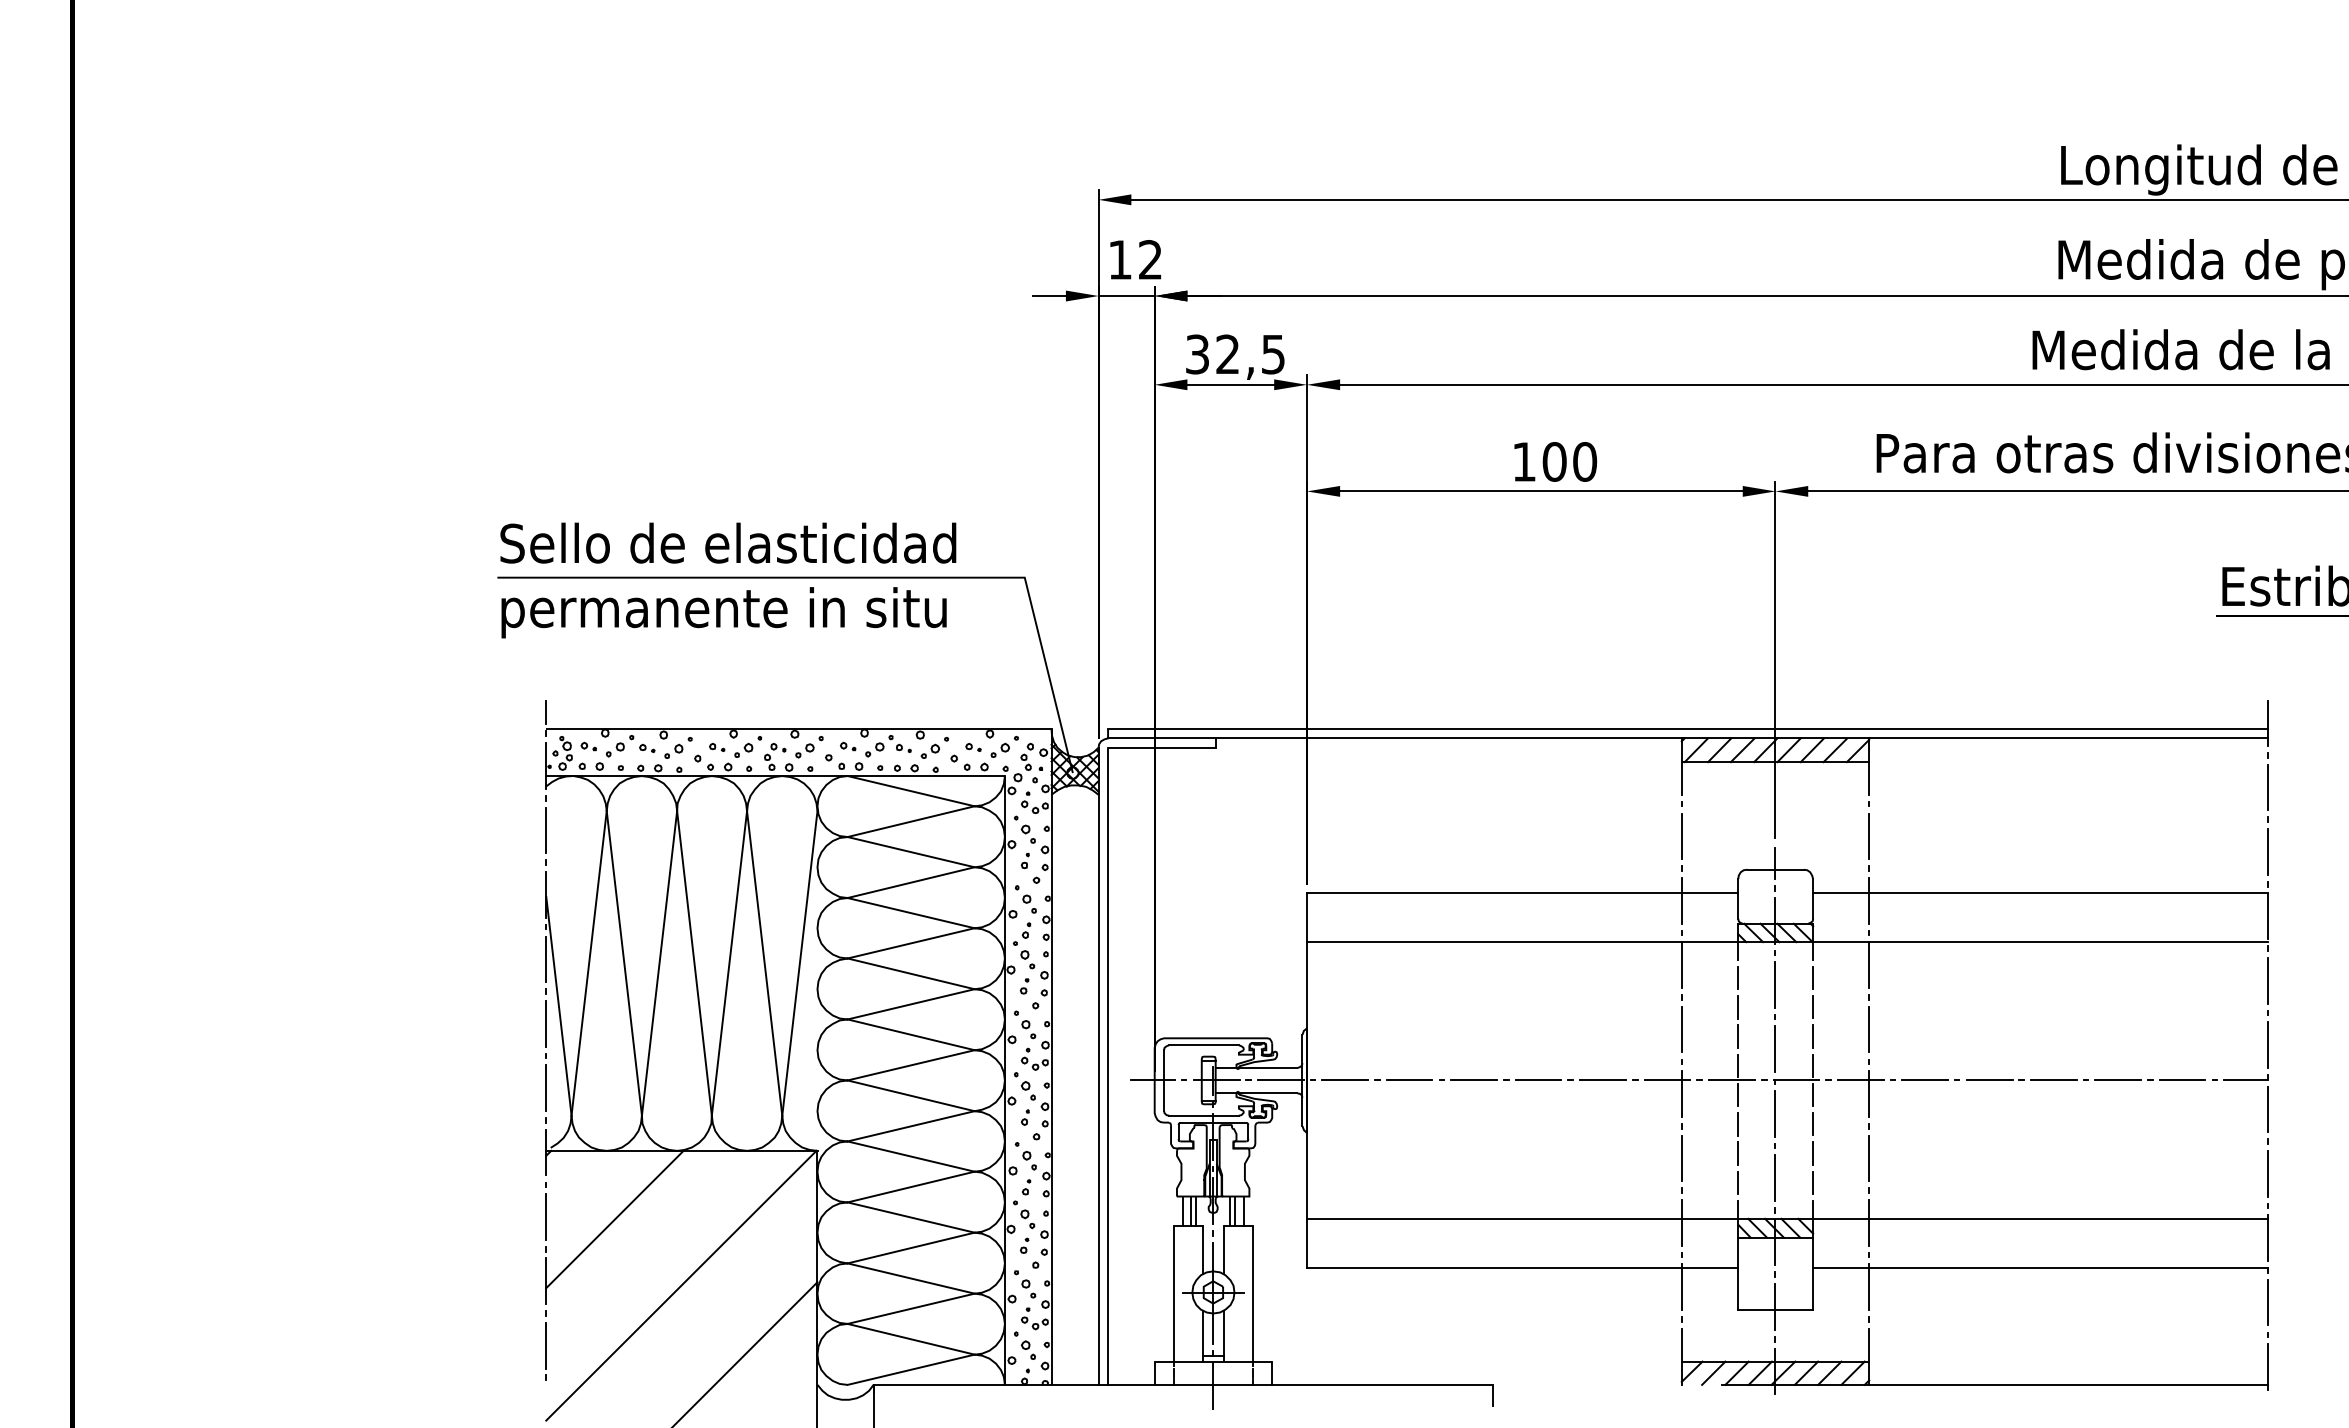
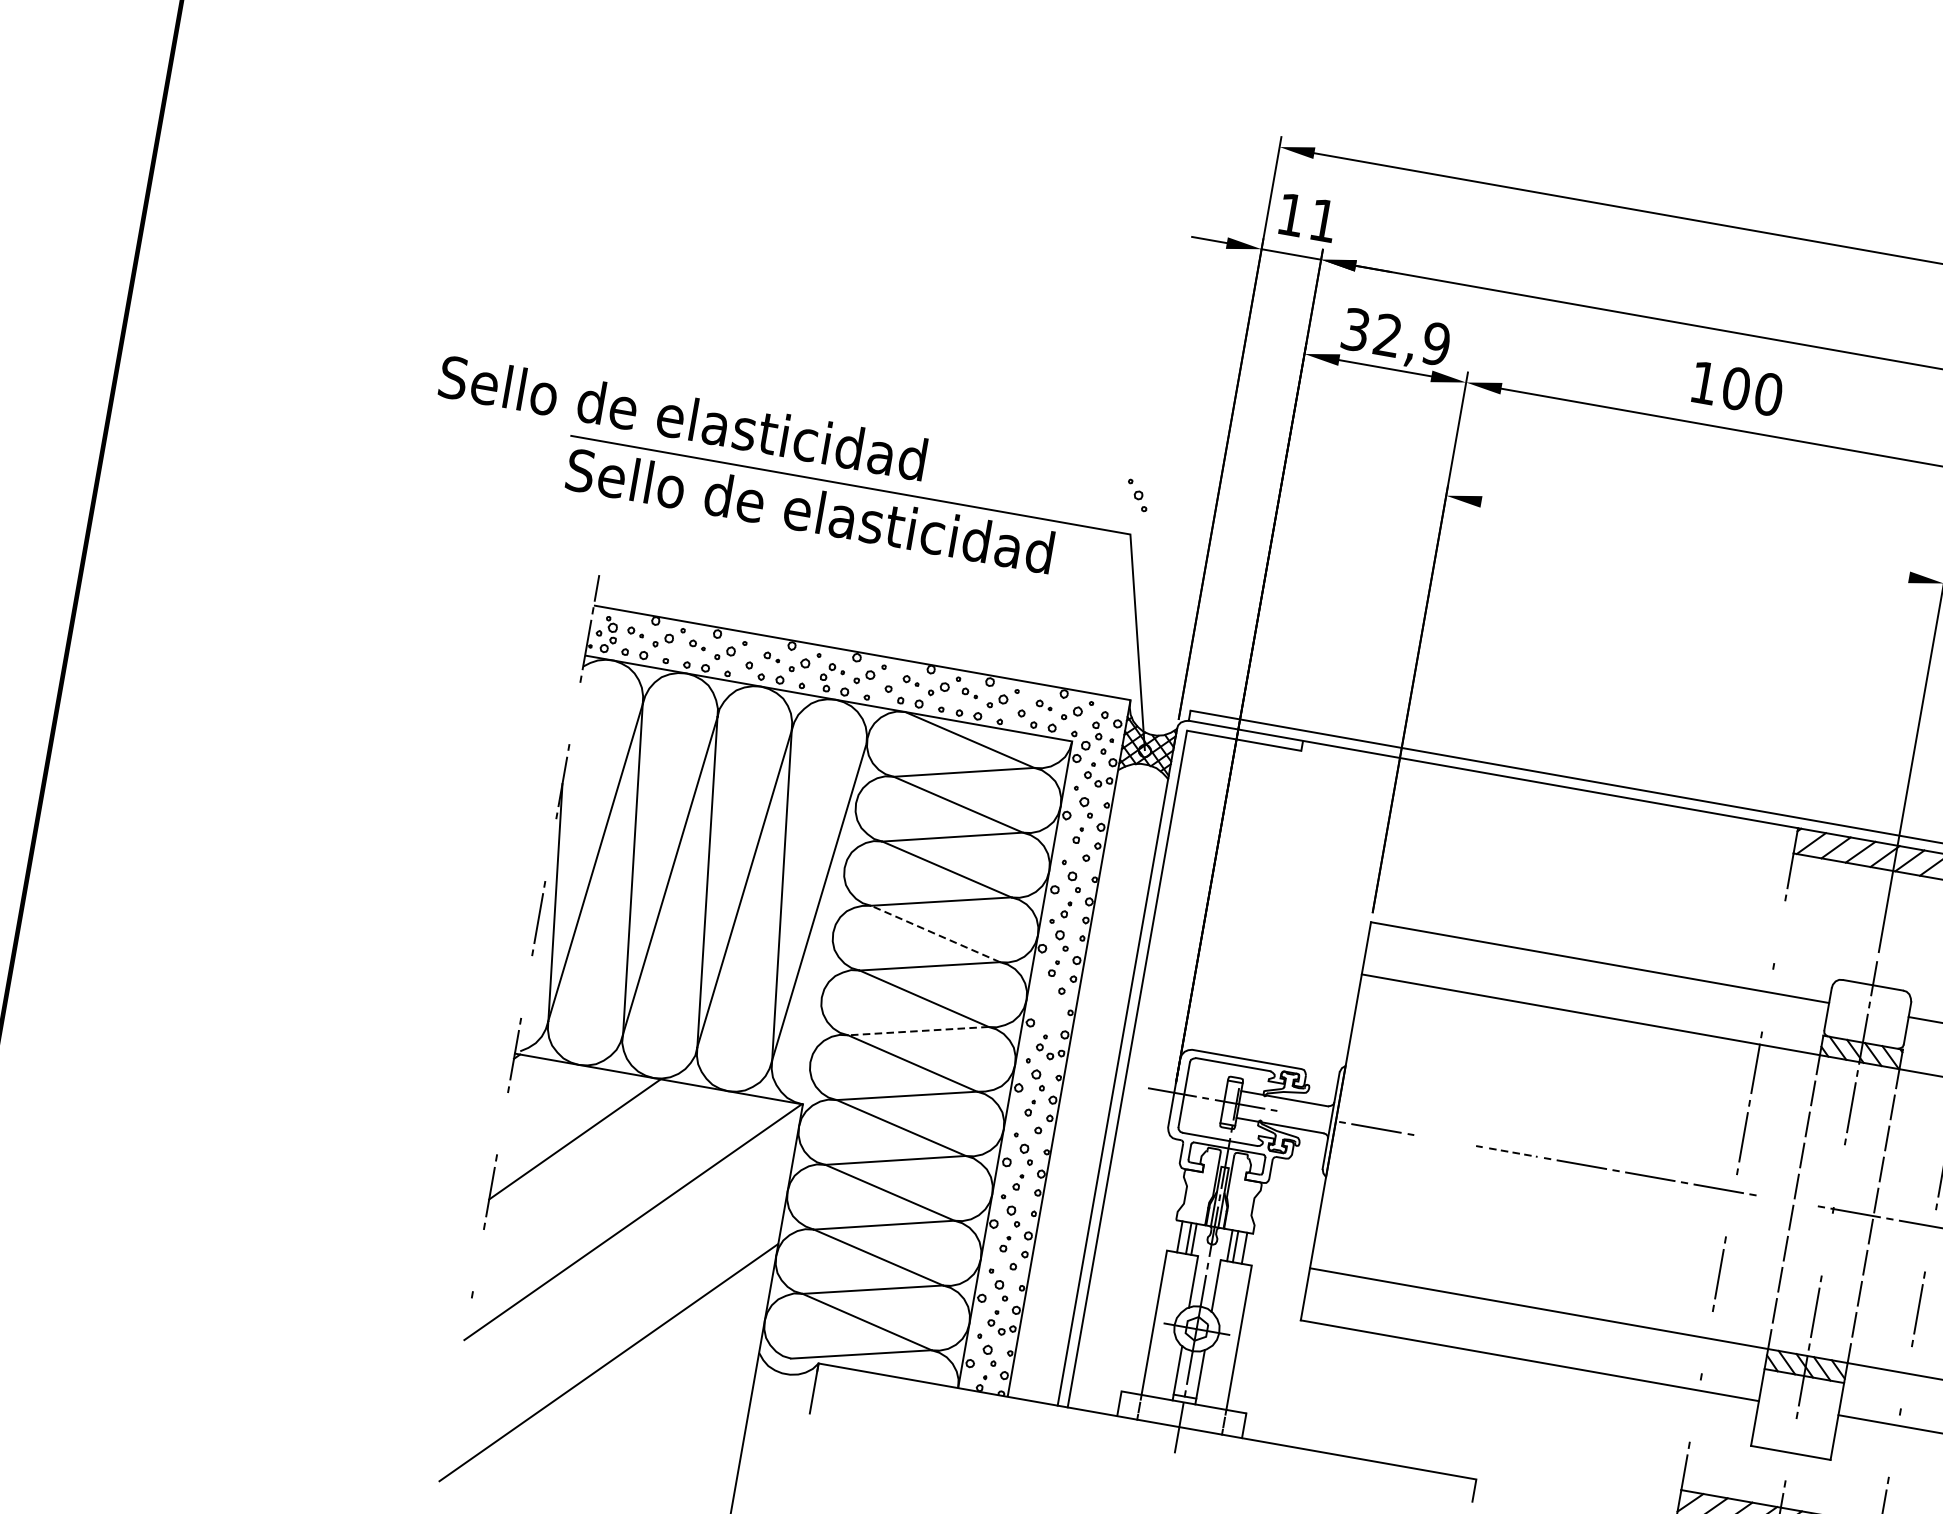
text: (1150, 259) -> (1323, 220), 12 -> 11
text: (1273, 354) -> (1436, 344), 32,5 -> 32,9
text: (1555, 461) -> (1737, 388), moved
line: (1541, 491) -> (1695, 539), removed
text: (728, 542) -> (683, 417), moved
text: (728, 612) -> (809, 516), permanente in situ -> Sello de elasticidad
line: (546, 830) -> (575, 713), removed
line: (1681, 836) -> (1779, 932), removed
line: (1681, 900) -> (1767, 1000), removed
line: (546, 959) -> (550, 850), removed
line: (910, 973) -> (934, 933), solid -> dashed
part: (1025, 1024) -> (1138, 495), moved
line: (1775, 1049) -> (1839, 1176), removed
line: (910, 1065) -> (917, 1031), solid -> dashed
line: (1280, 1080) -> (1307, 1116), removed
line: (1409, 1080) -> (1444, 1140), removed
line: (1474, 1080) -> (1513, 1152), solid -> dashed
line: (1731, 1080) -> (1786, 1200), removed
line: (546, 1087) -> (527, 986), removed
line: (1681, 1093) -> (1731, 1205), removed
line: (1869, 1093) -> (1930, 1240), removed
line: (1775, 1113) -> (1827, 1244), removed
line: (546, 1216) -> (502, 1123), removed
line: (1681, 1222) -> (1707, 1342), removed
line: (1869, 1222) -> (1906, 1377), removed
line: (1681, 1287) -> (1694, 1411), removed
line: (1869, 1287) -> (1894, 1446), removed
line: (1775, 1306) -> (1791, 1449), removed
line: (546, 1345) -> (478, 1260), removed

